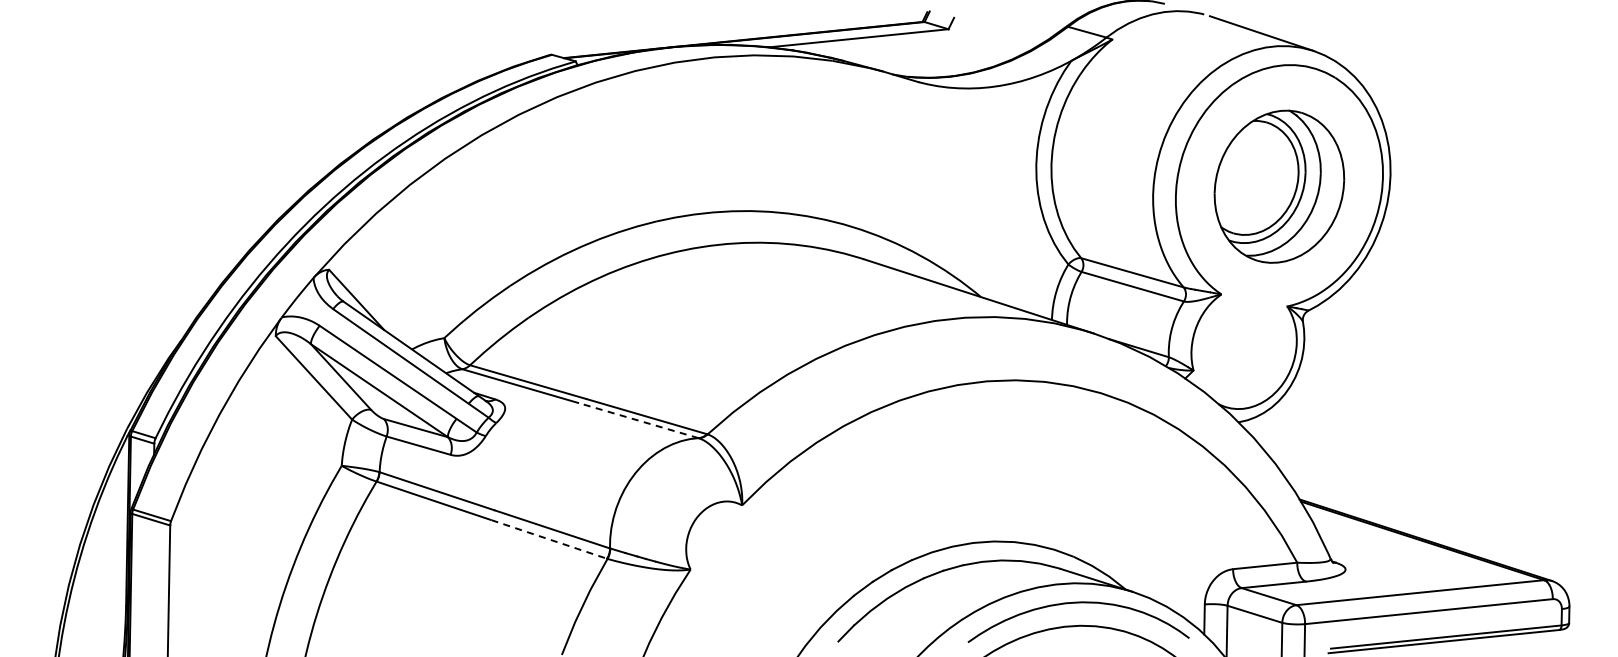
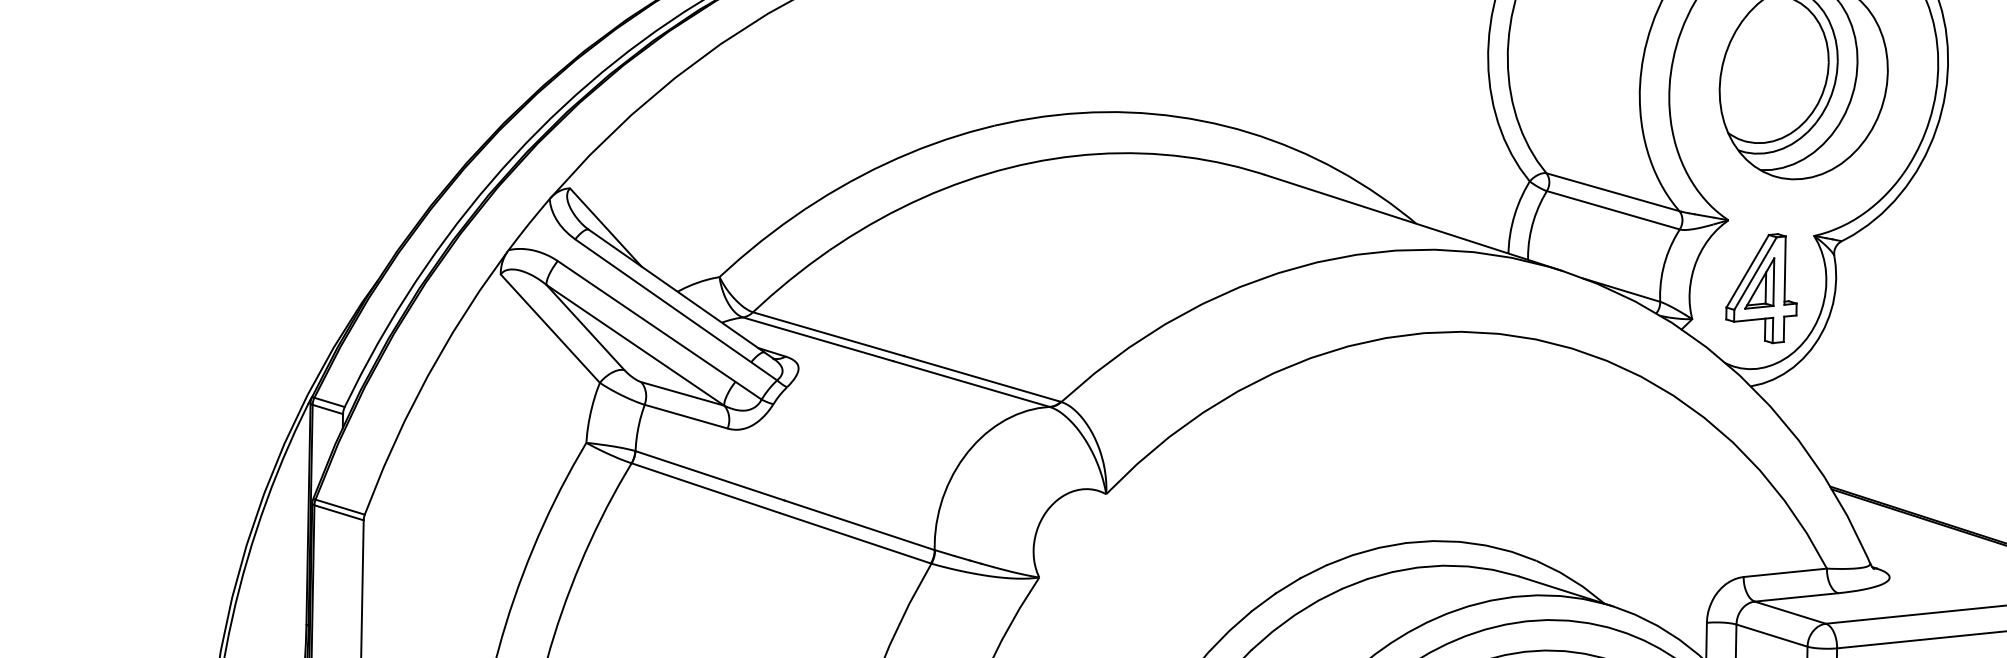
part: (1246, 346) -> (1761, 287), added
line: (638, 420) -> (971, 383), dashed -> solid
line: (549, 539) -> (856, 538), dashed -> solid

